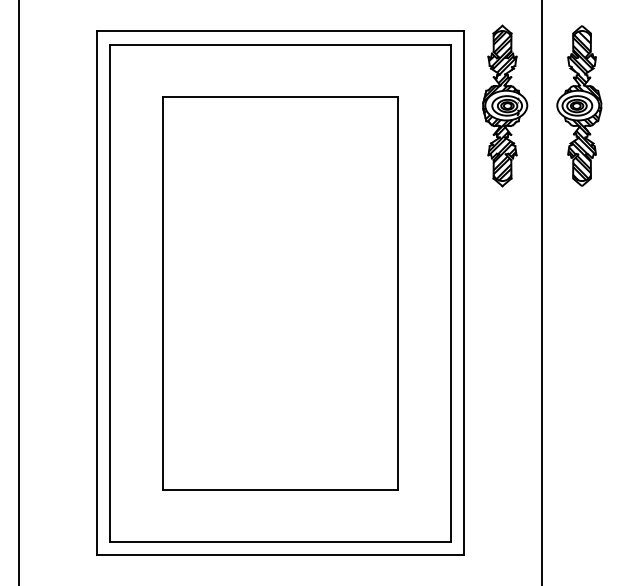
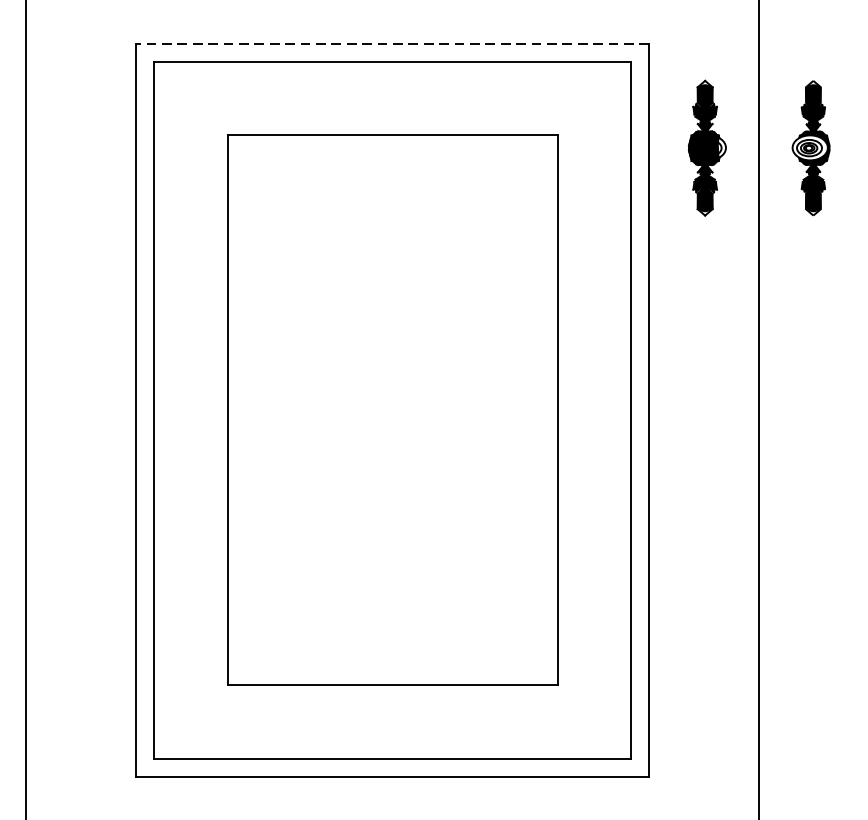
line: (279, 31) -> (391, 43), solid -> dashed
part: (505, 105) -> (707, 147), size x0.6
part: (579, 105) -> (811, 147), size x0.6

